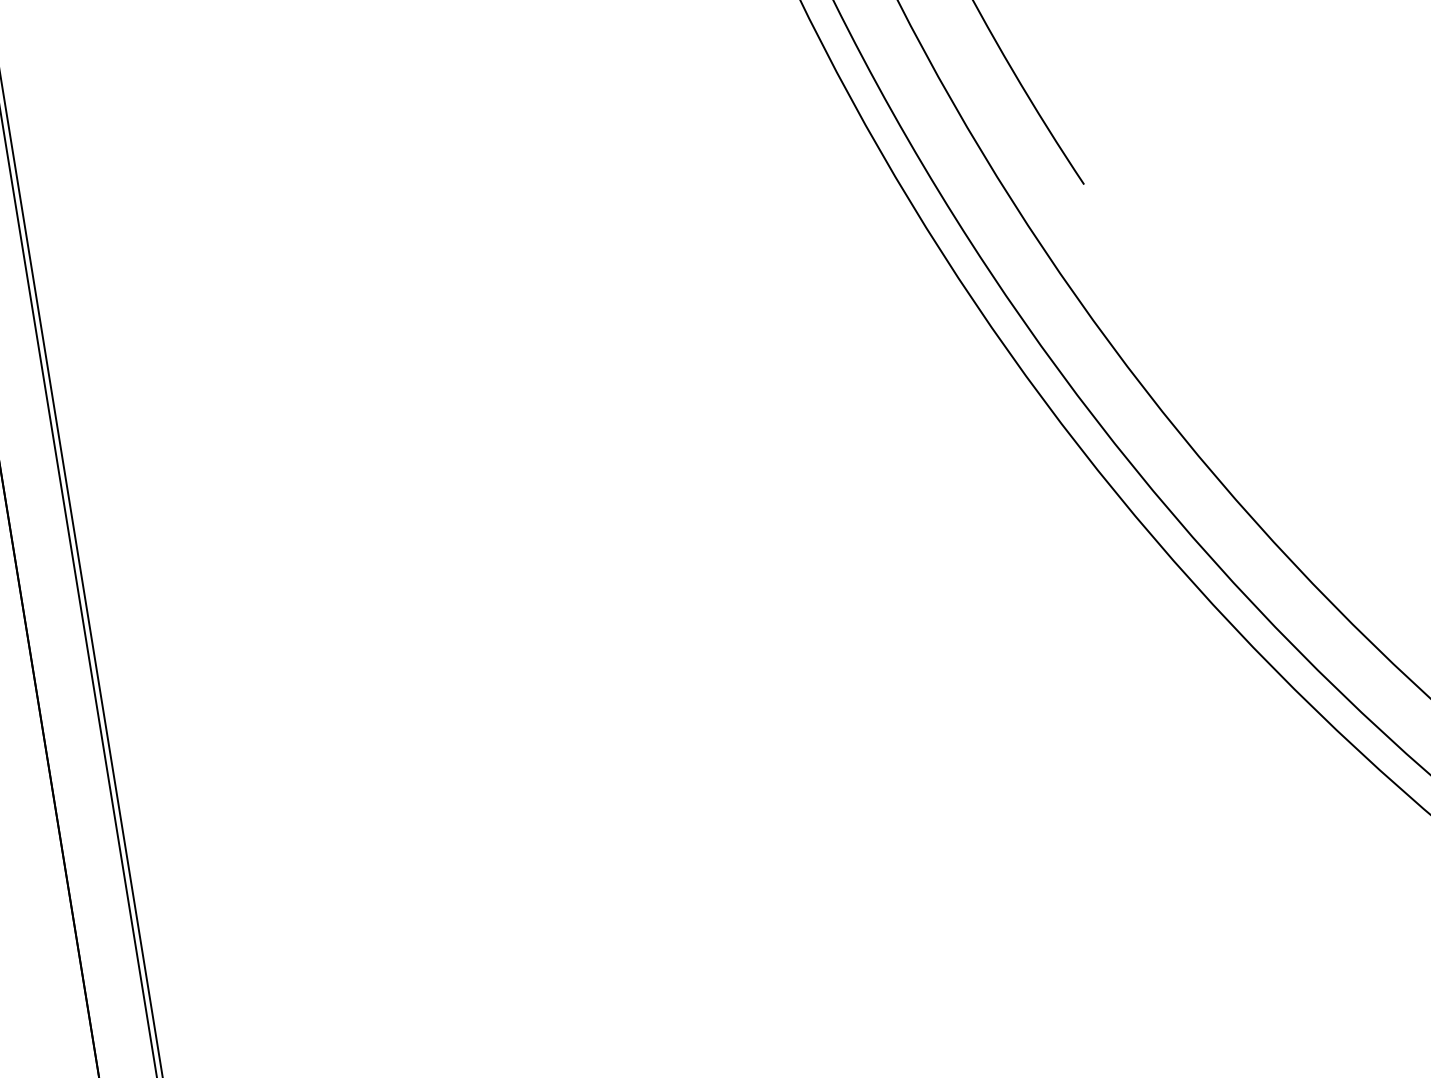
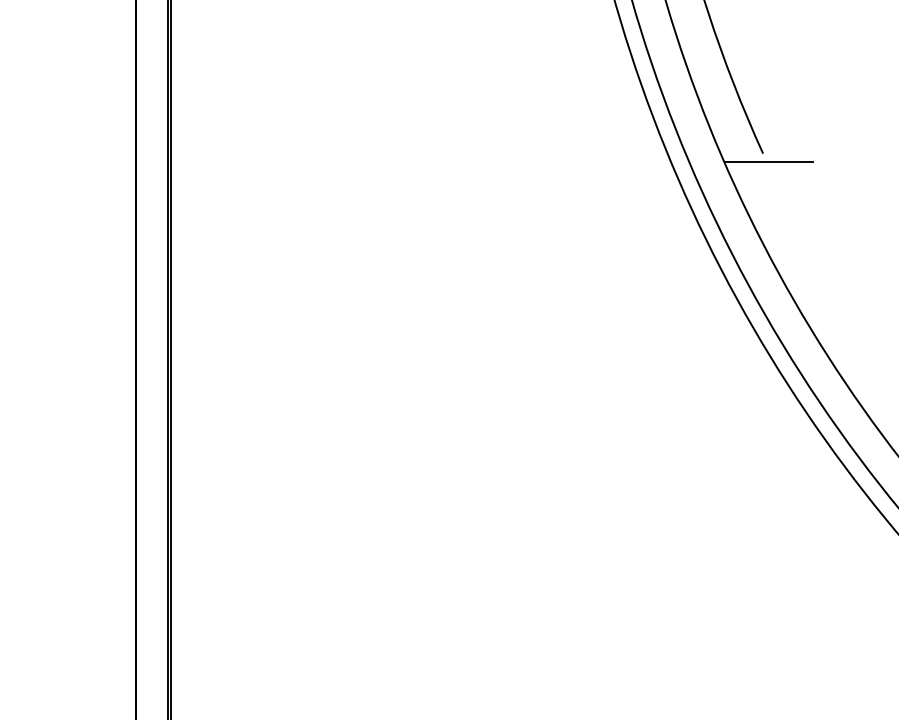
line: (1095, 196) -> (768, 161), added

